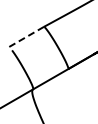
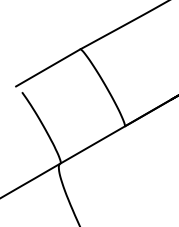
line: (25, 37) -> (46, 68), dashed -> solid

